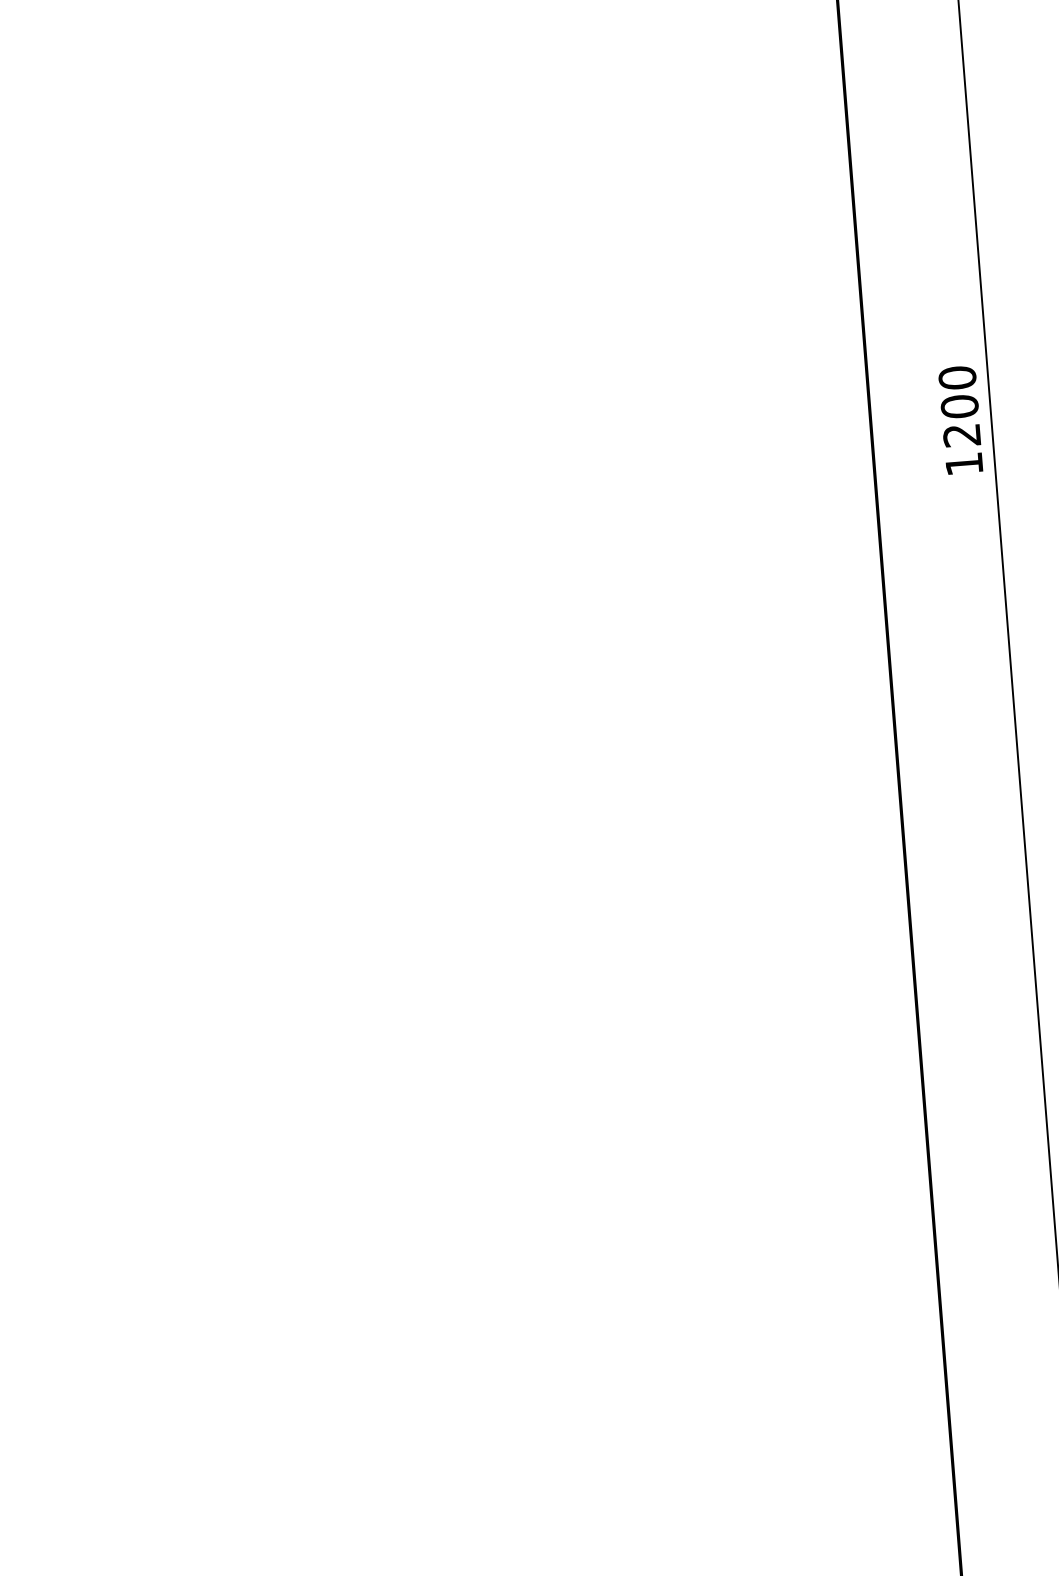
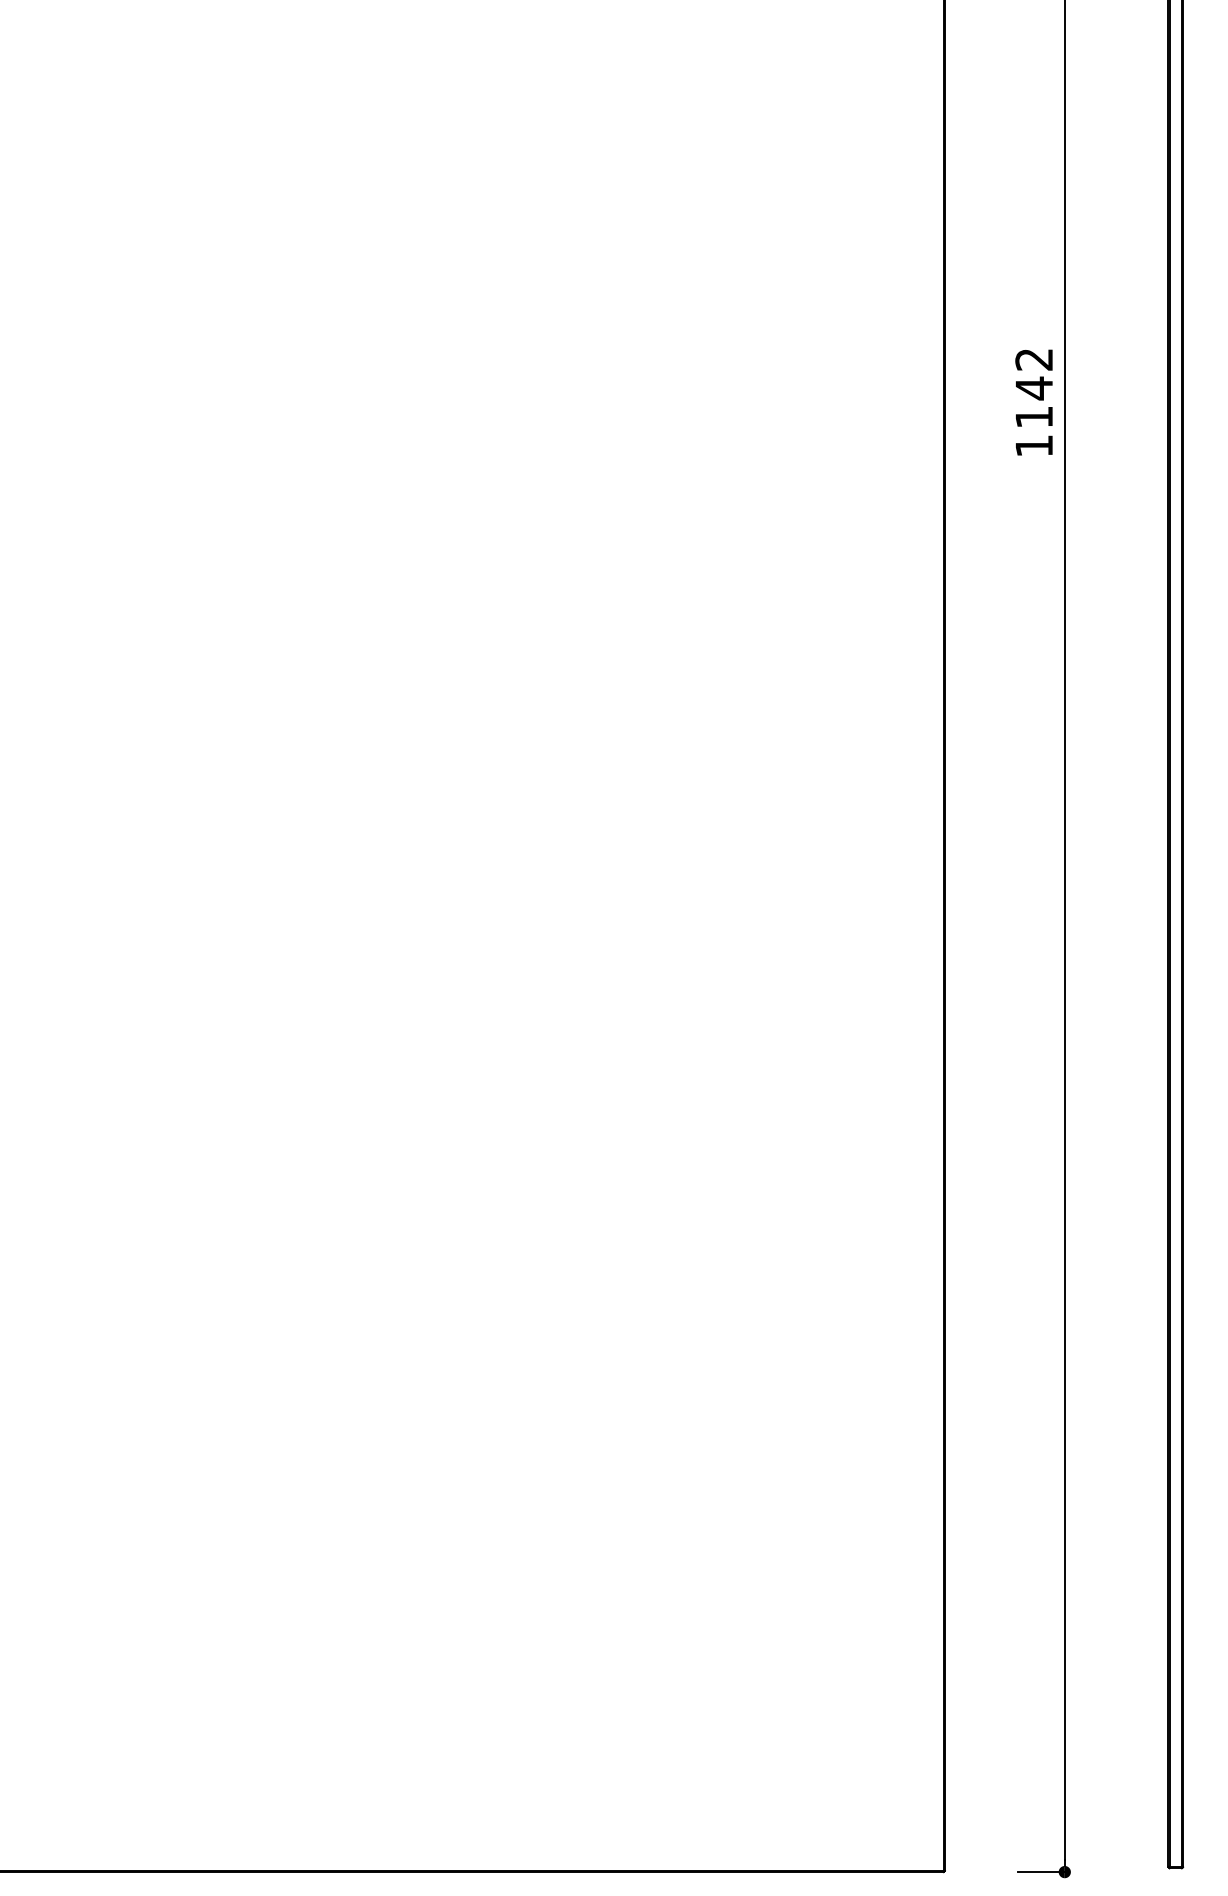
text: (960, 406) -> (1034, 388), 1200 -> 1142

